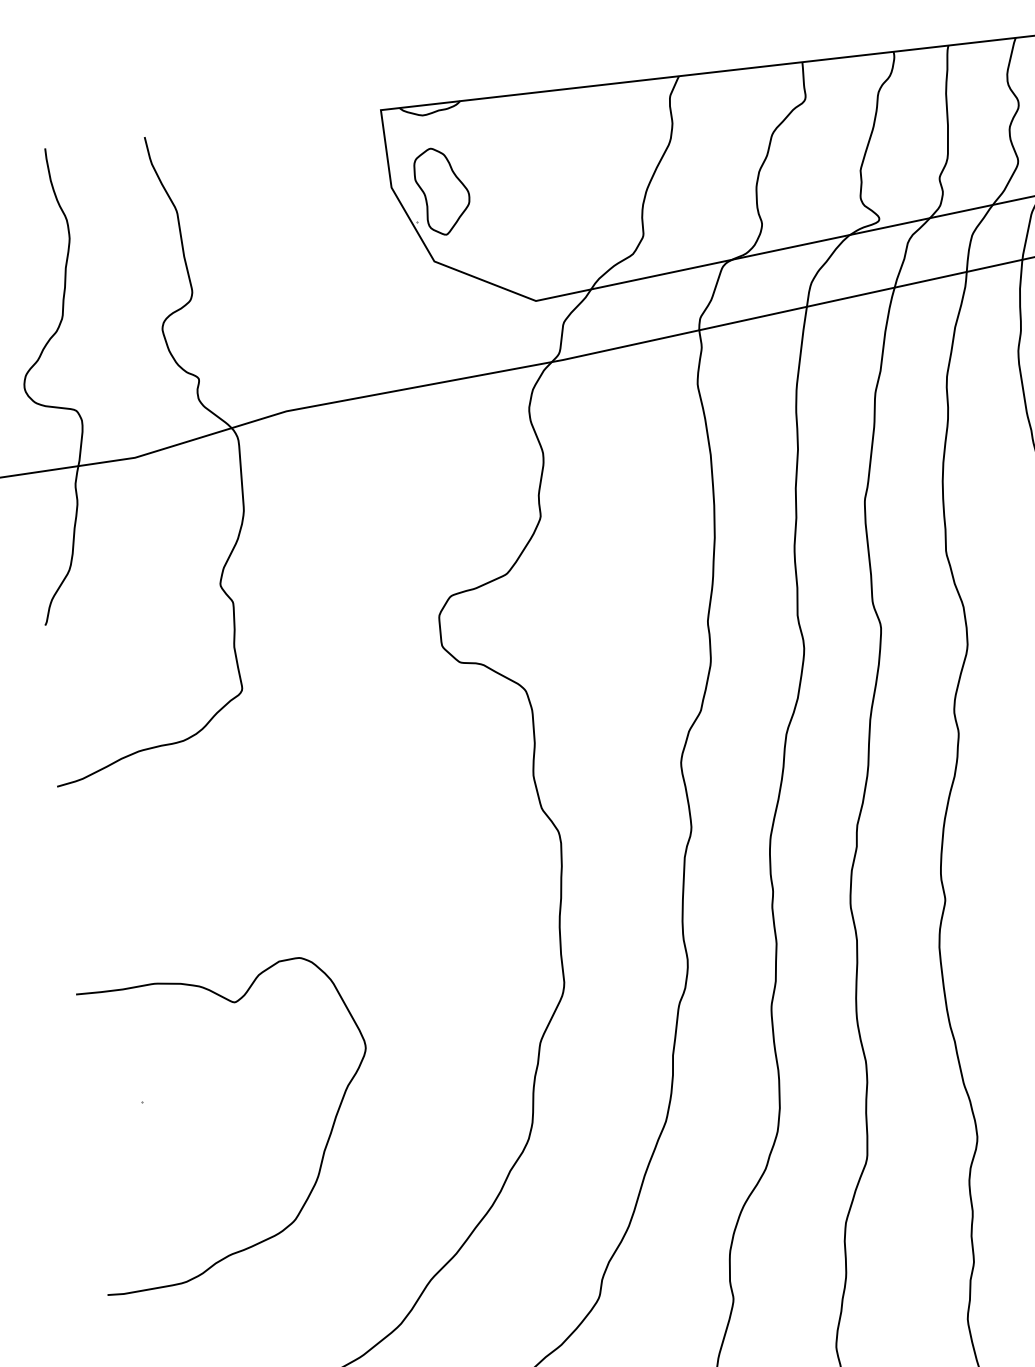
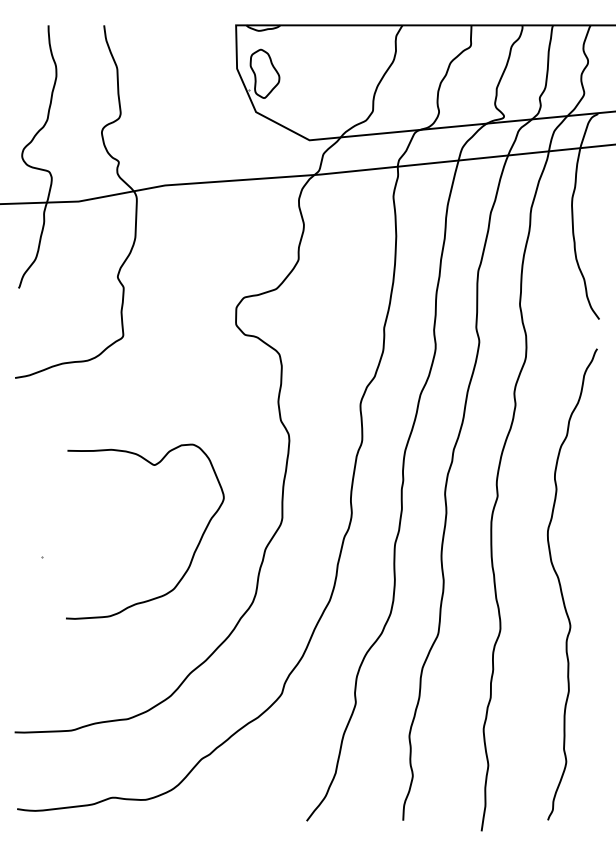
curve: (322, 1150) -> (193, 552), moved

